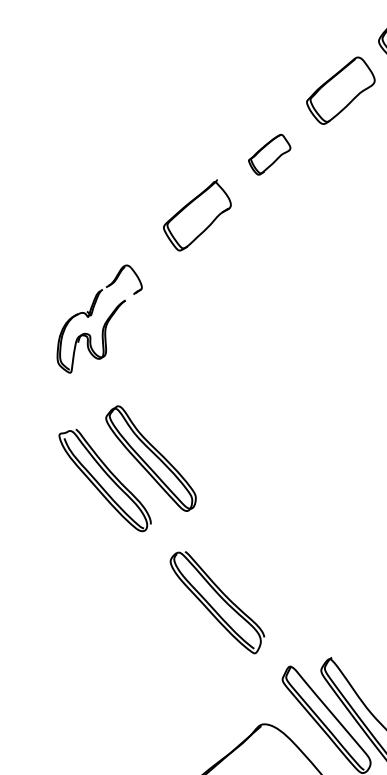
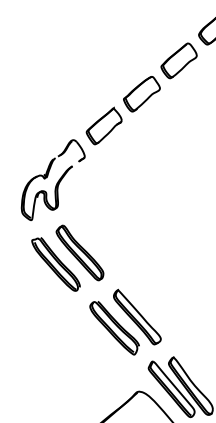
part: (268, 155) -> (141, 94), size x1.67
part: (98, 317) -> (52, 179), size x1.43
part: (261, 580) -> (137, 316), added

